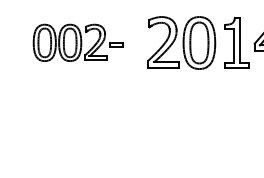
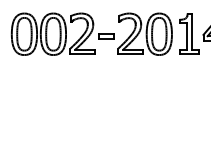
part: (78, 42) -> (62, 33), size x1.43

